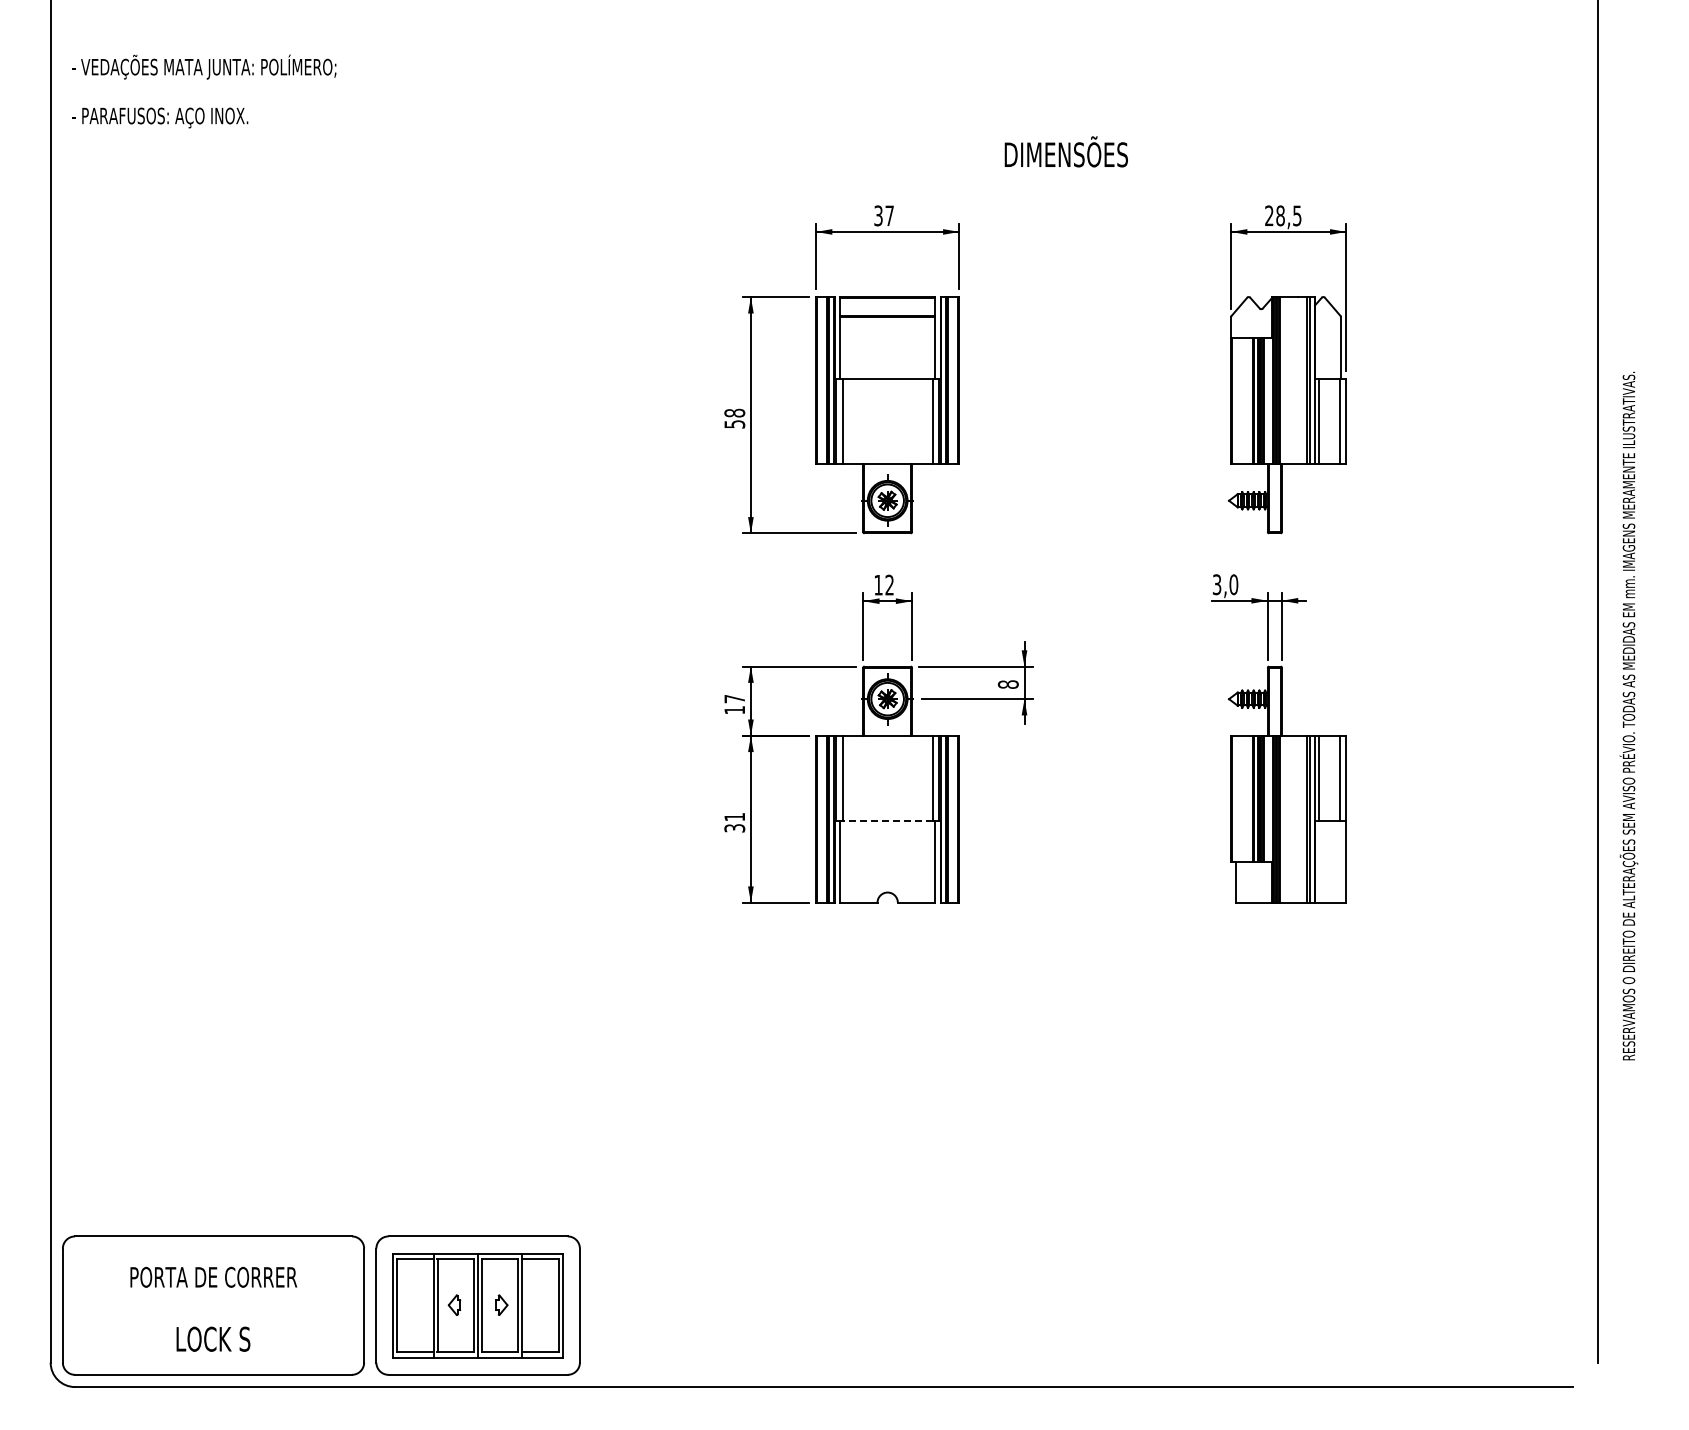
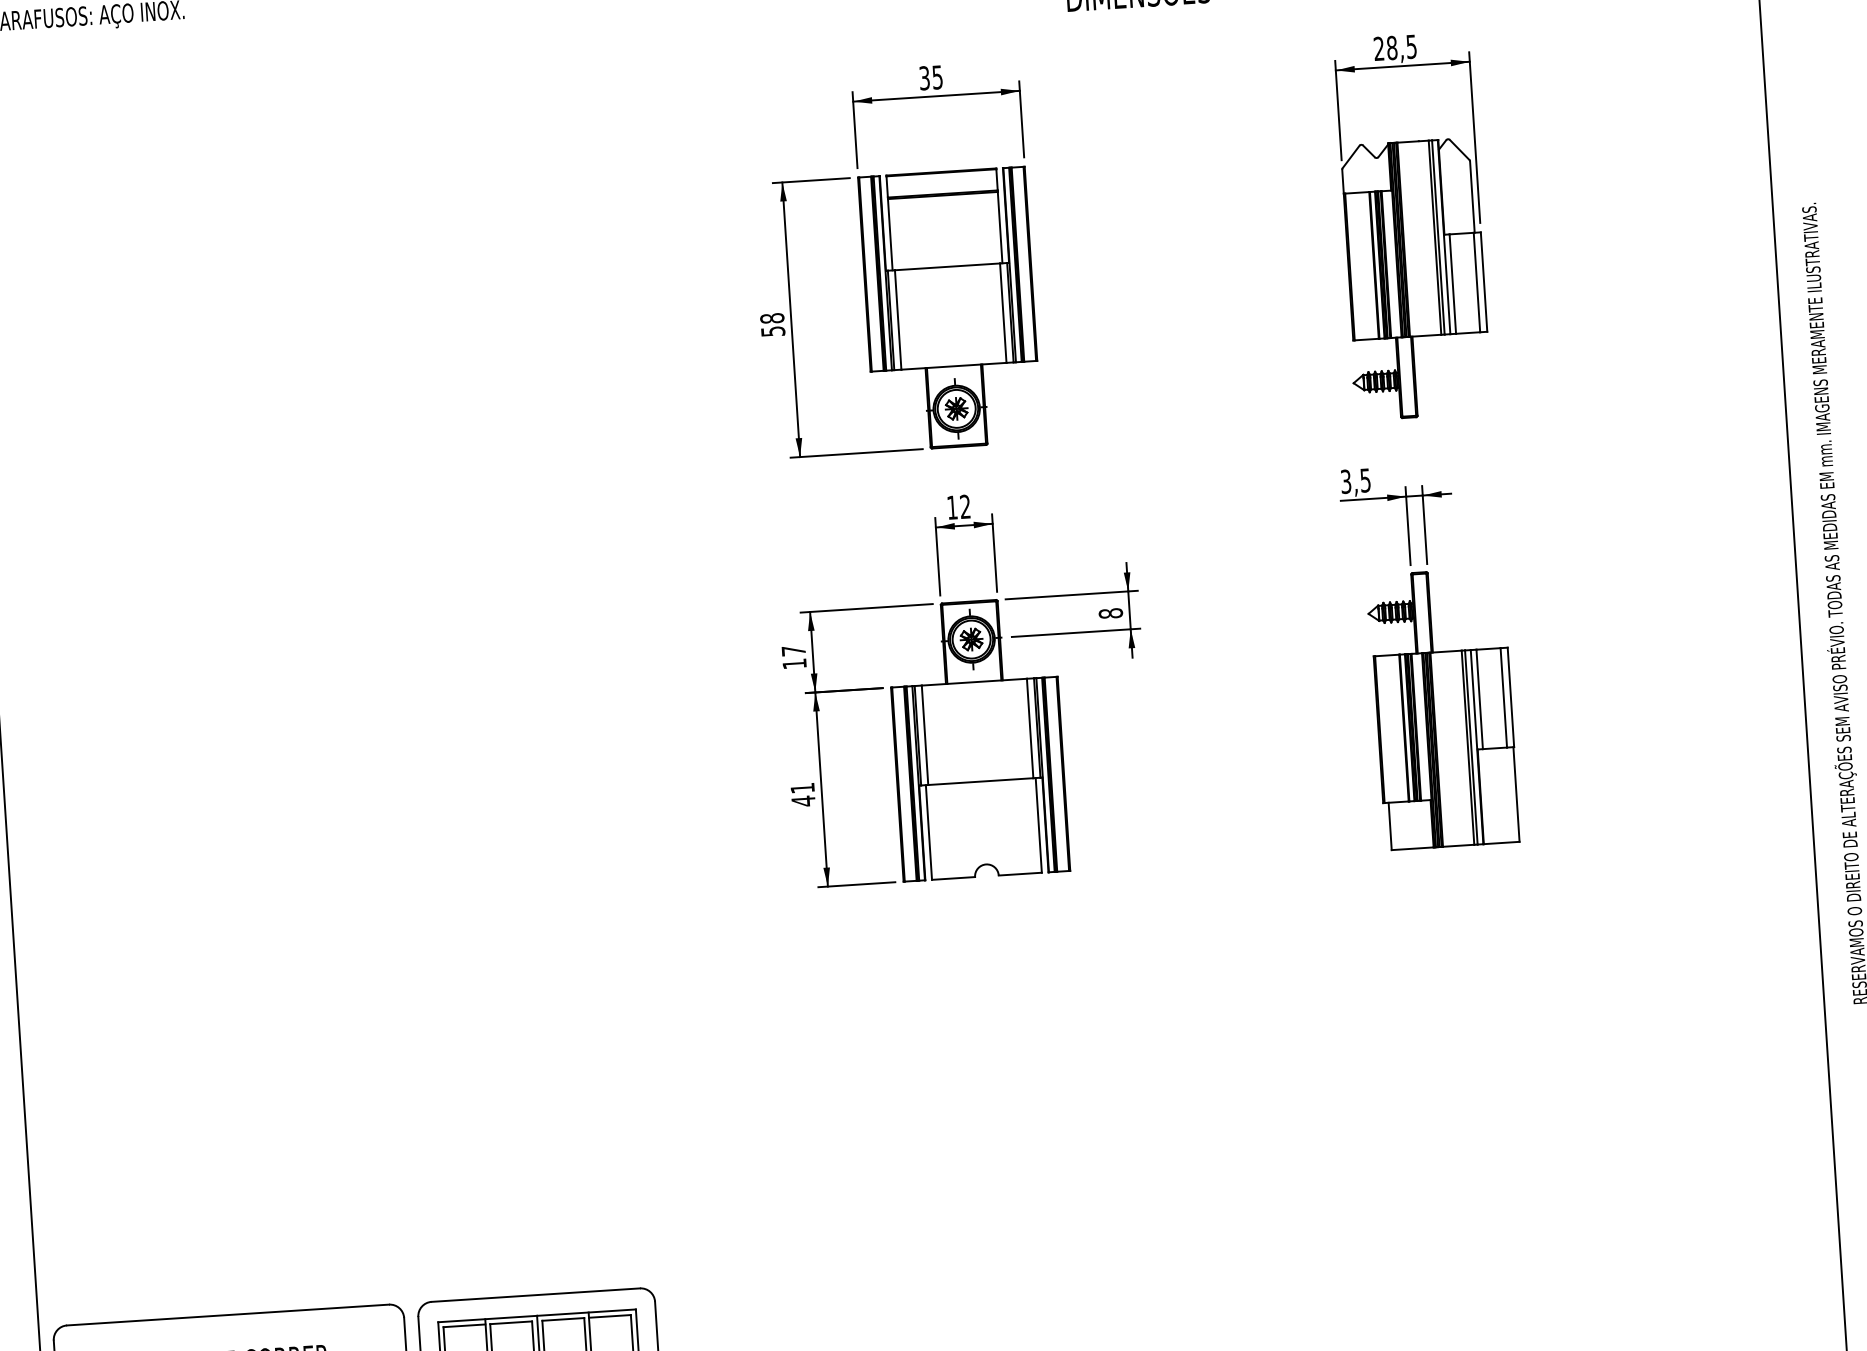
text: (889, 215) -> (937, 77), 37 -> 35
text: (1233, 584) -> (1365, 480), 3,0 -> 3,5
line: (887, 821) -> (980, 781), dashed -> solid
text: (734, 827) -> (803, 800), 31 -> 41

